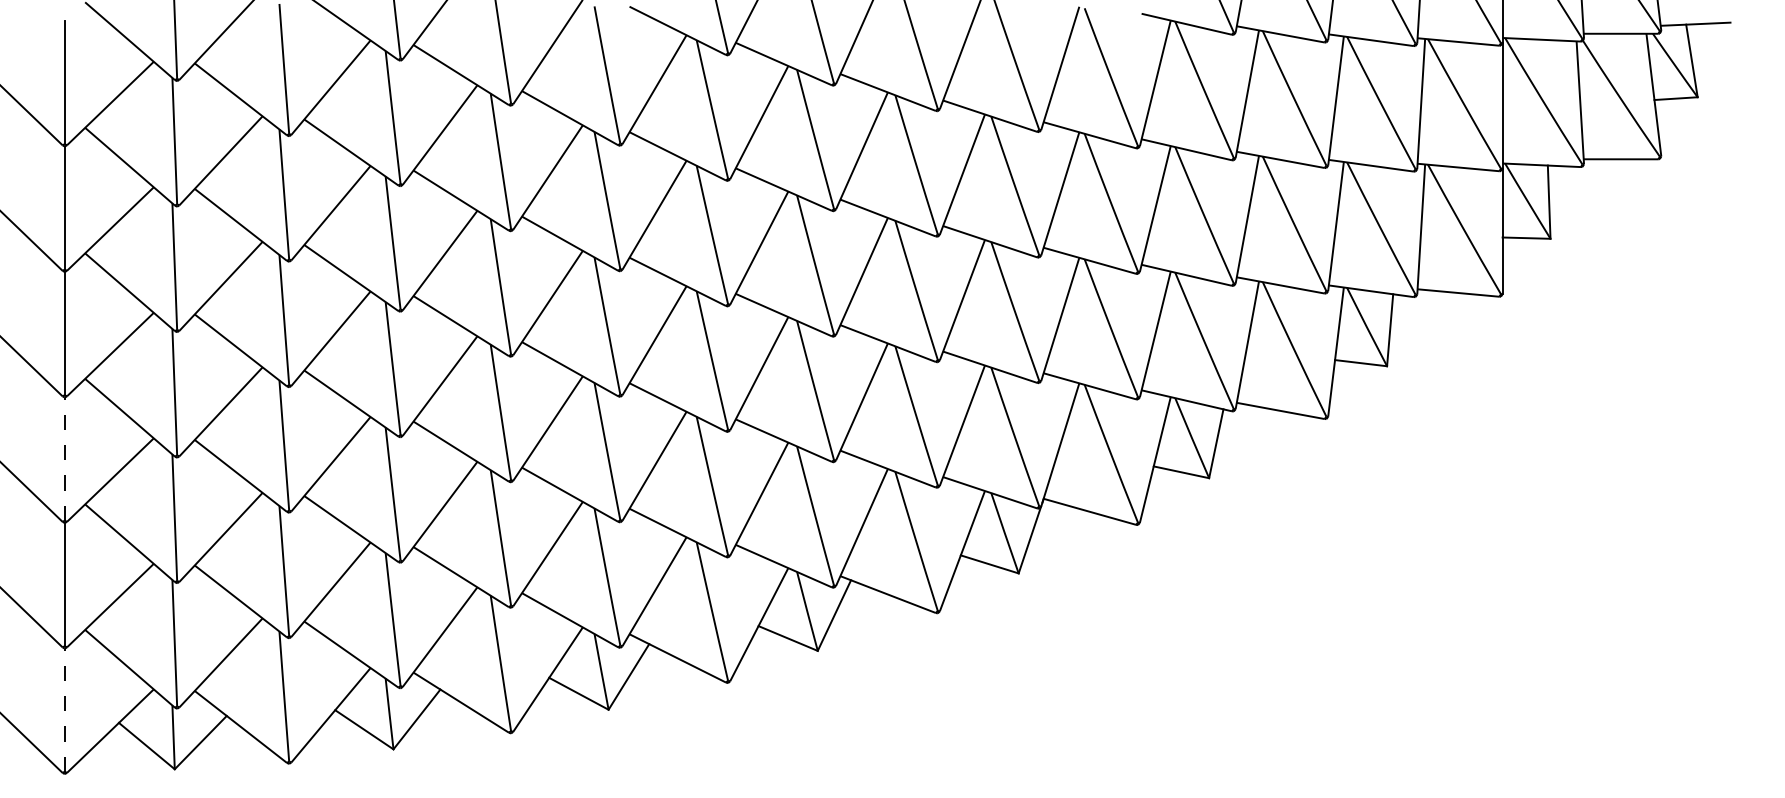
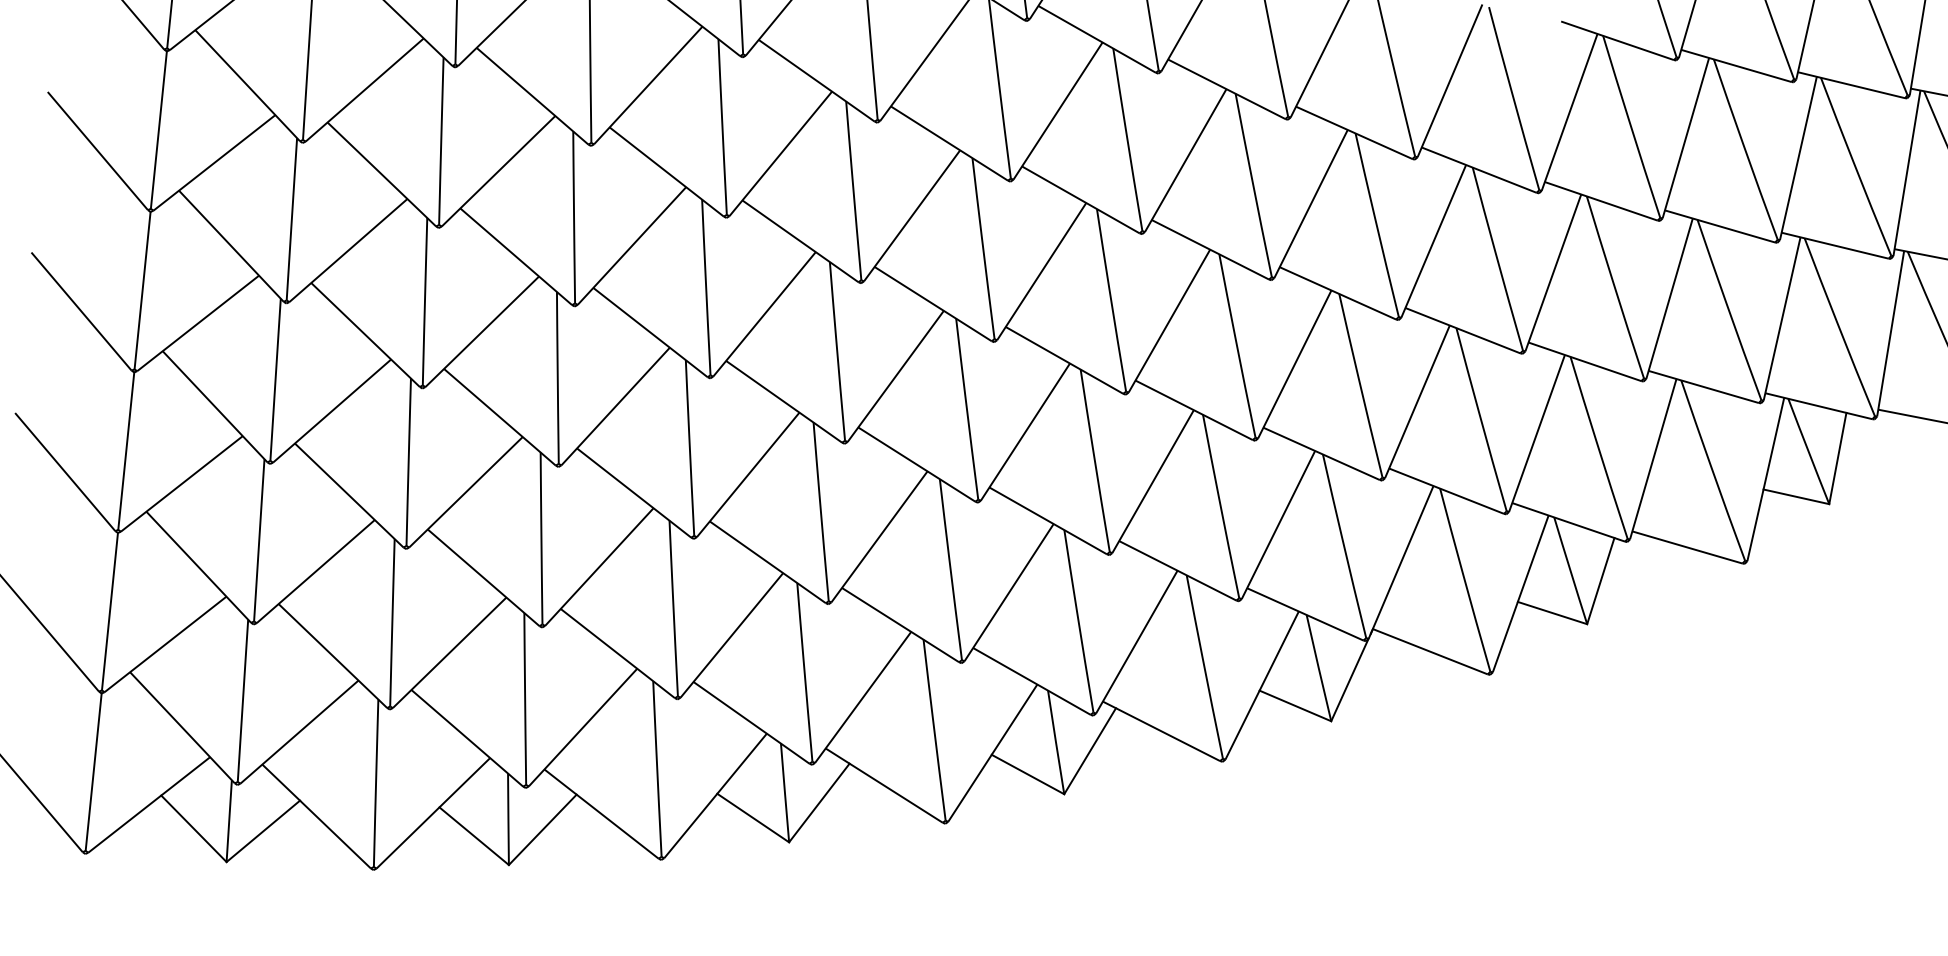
line: (64, 459) -> (125, 451), dashed -> solid
line: (64, 710) -> (93, 772), dashed -> solid

